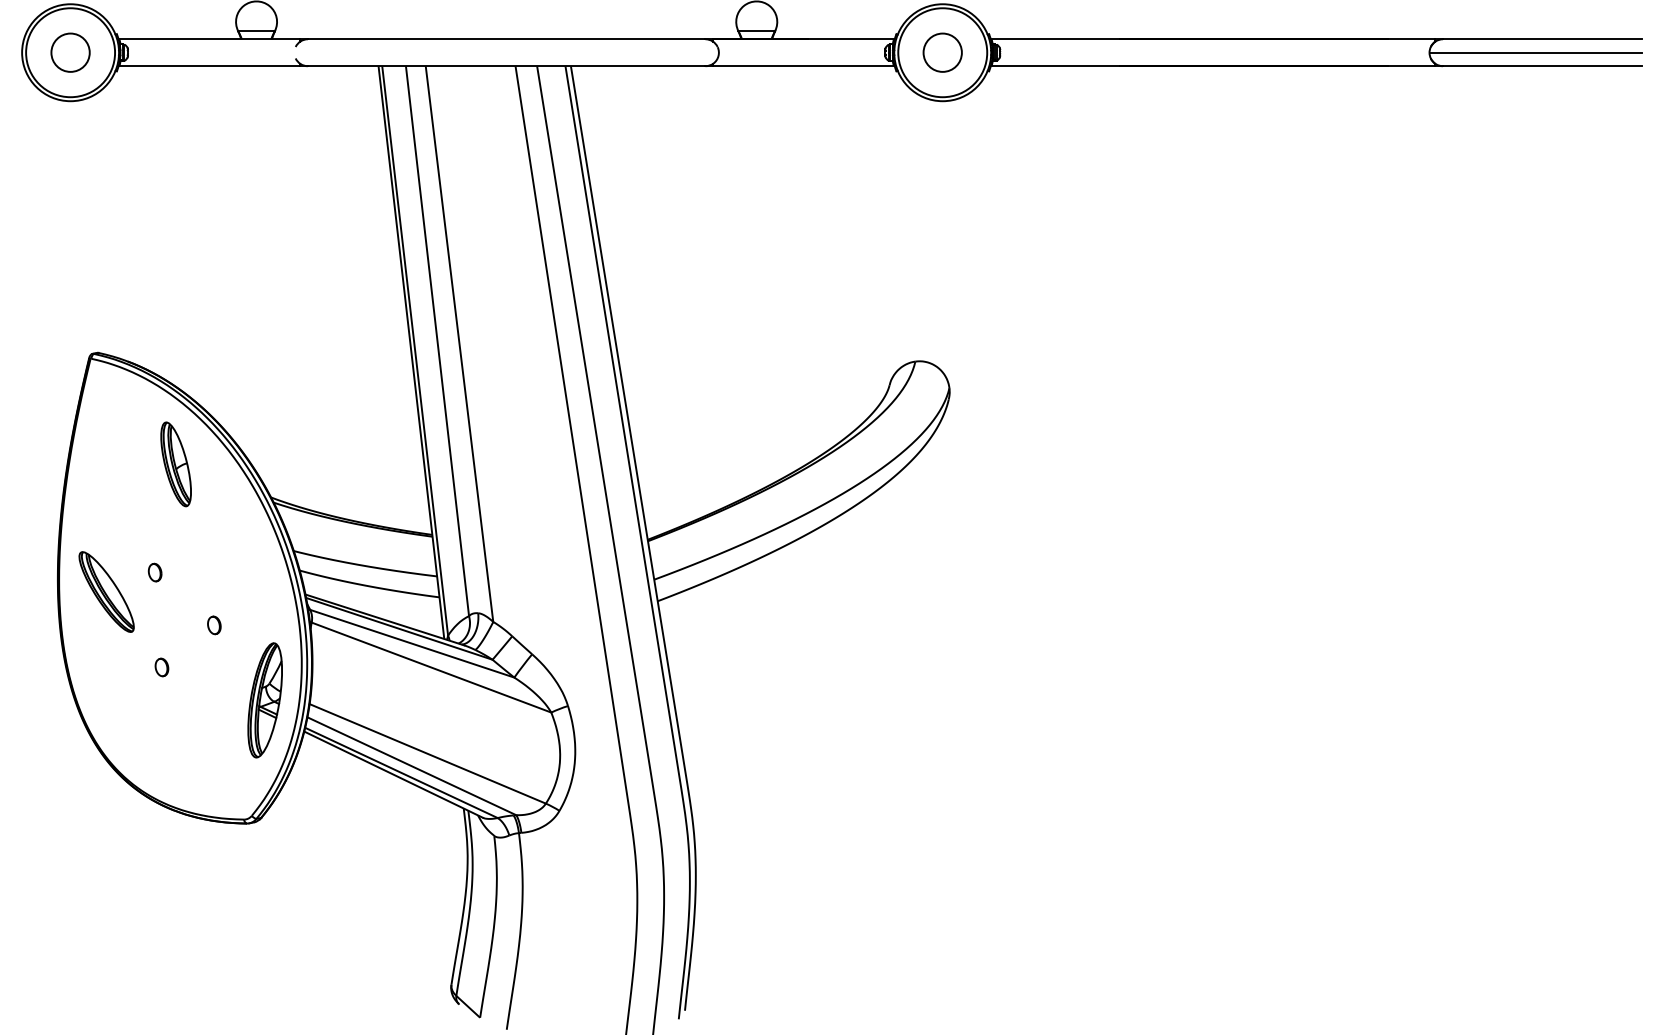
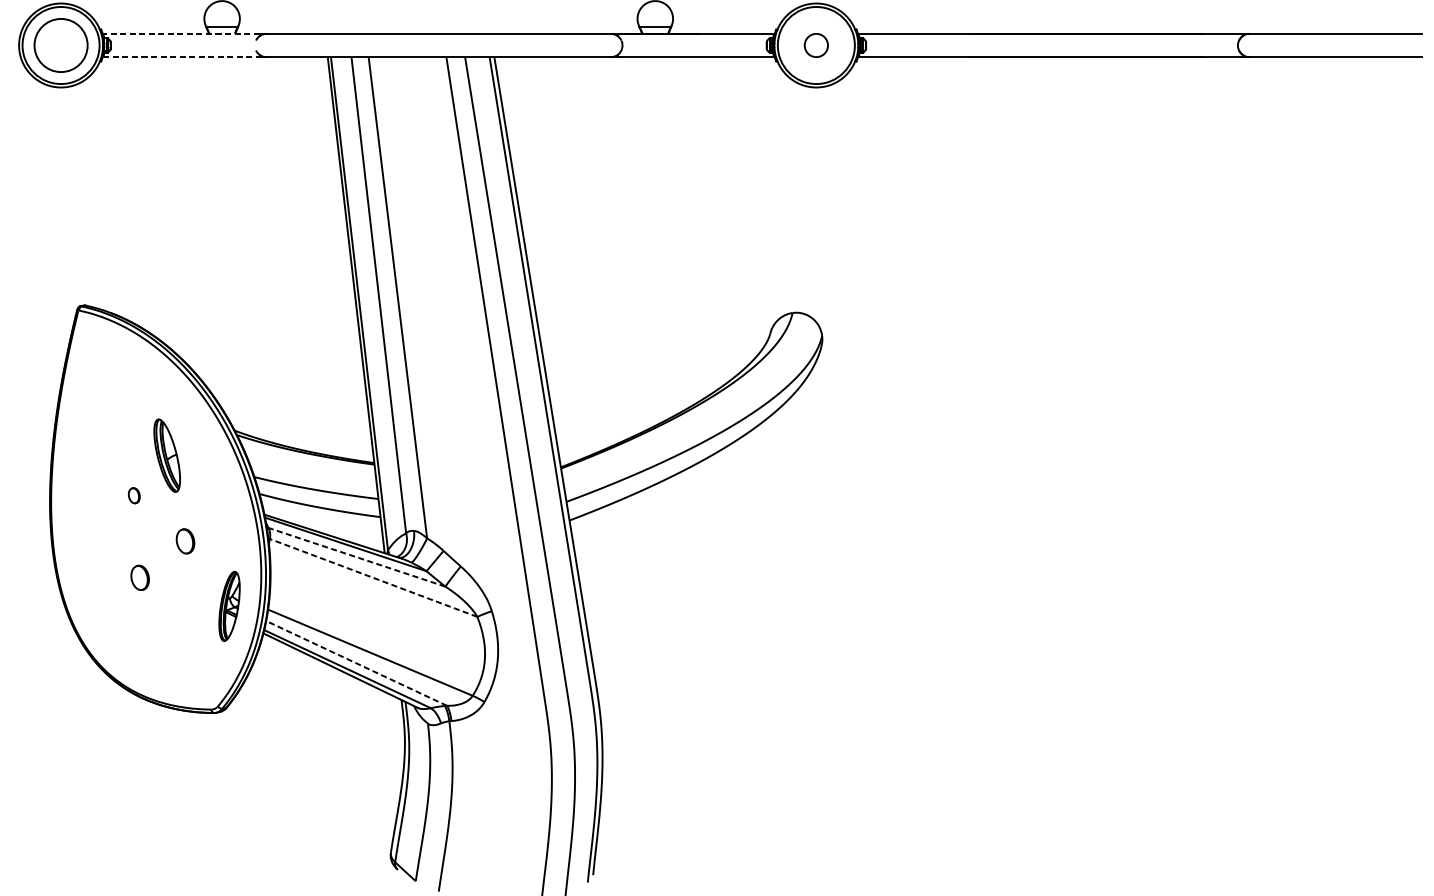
line: (209, 39) -> (181, 34), solid -> dashed
circle: (70, 52) -> (61, 45), size x1.6
circle: (942, 52) -> (816, 45), size x0.7
line: (1535, 52) -> (1329, 45), removed
line: (210, 66) -> (182, 57), solid -> dashed
part: (175, 464) -> (166, 455), moved
part: (106, 591) -> (92, 512), removed
part: (214, 625) -> (185, 541), size x1.6
line: (412, 643) -> (357, 557), solid -> dashed
part: (161, 667) -> (139, 577), size x1.6
line: (431, 667) -> (373, 577), solid -> dashed
part: (264, 700) -> (229, 606), size x0.7
line: (411, 766) -> (356, 663), solid -> dashed

